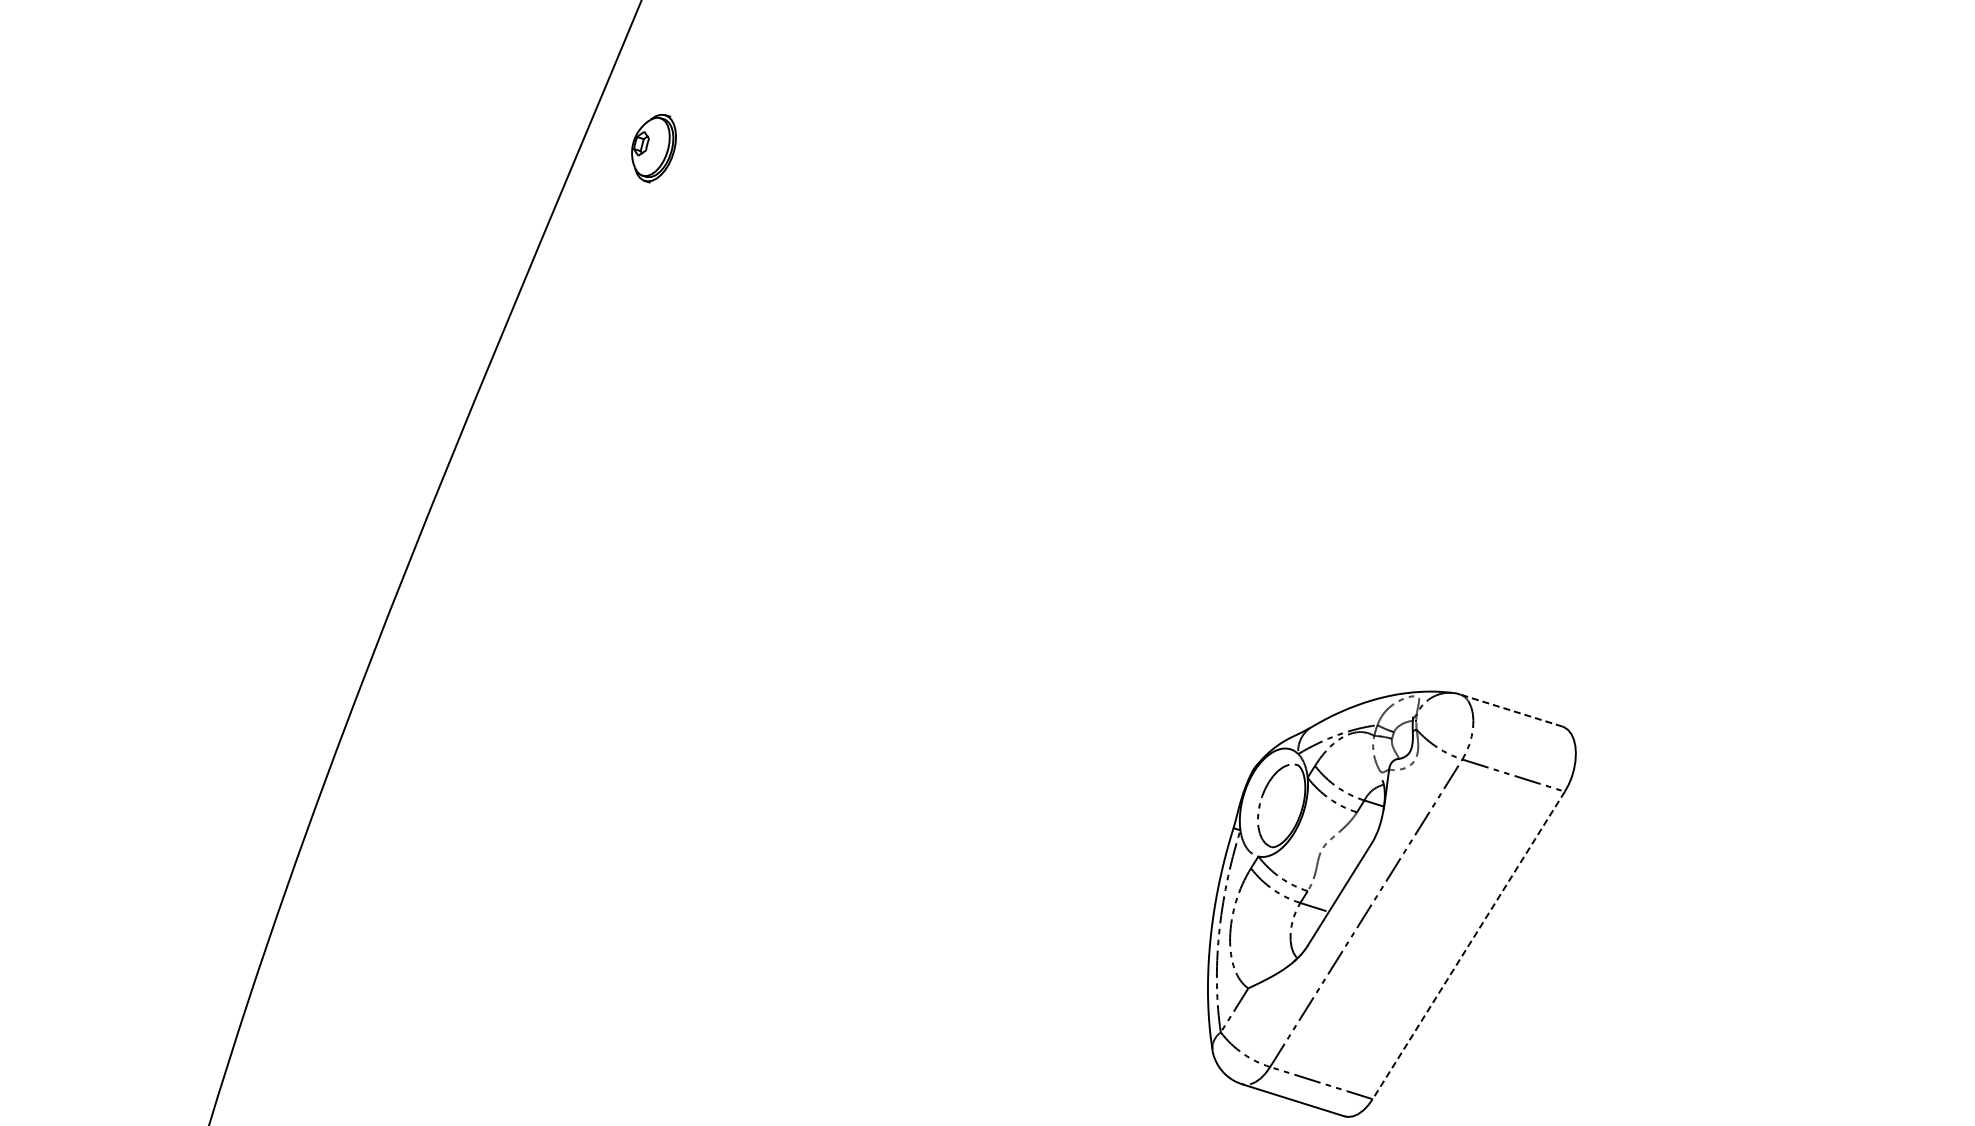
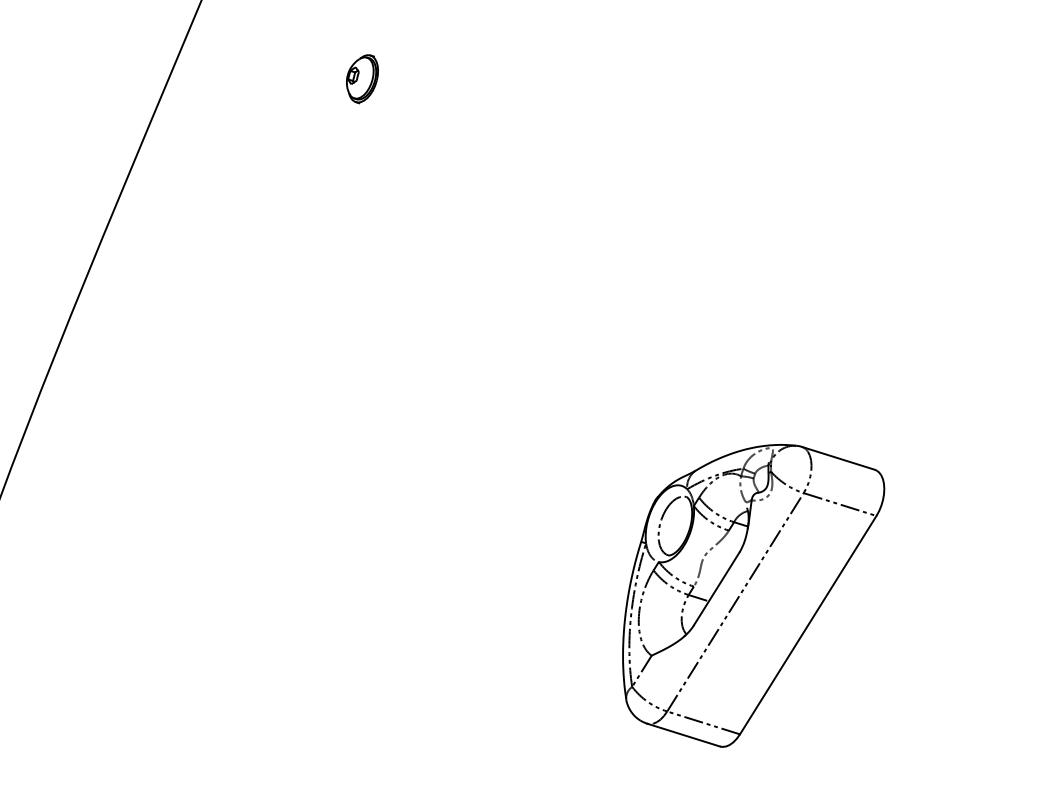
part: (653, 148) -> (362, 79), moved
line: (1511, 710) -> (838, 458), dashed -> solid
line: (1468, 945) -> (808, 625), dashed -> solid

